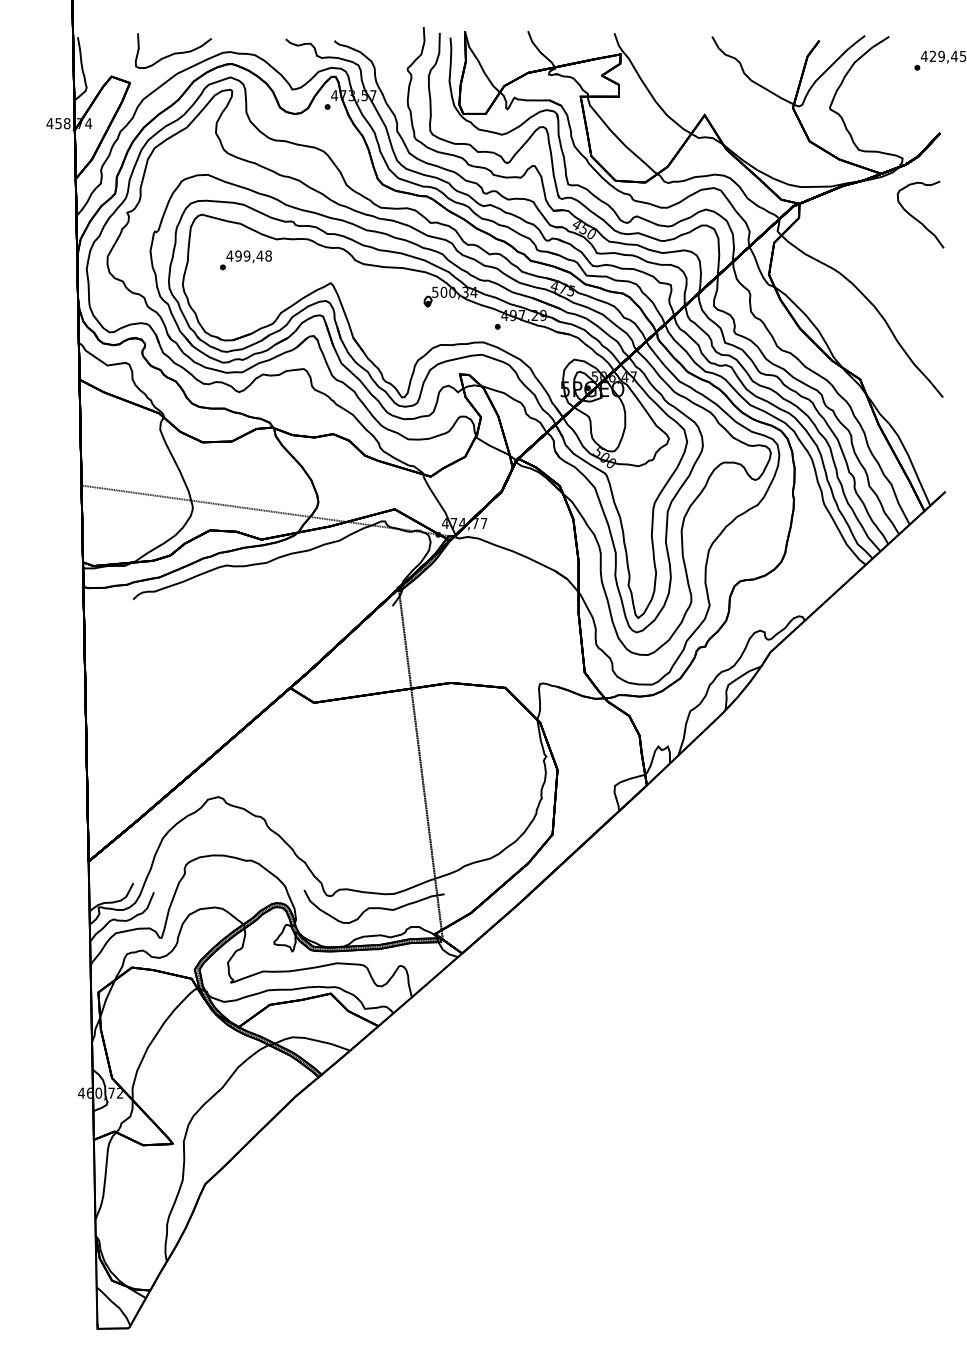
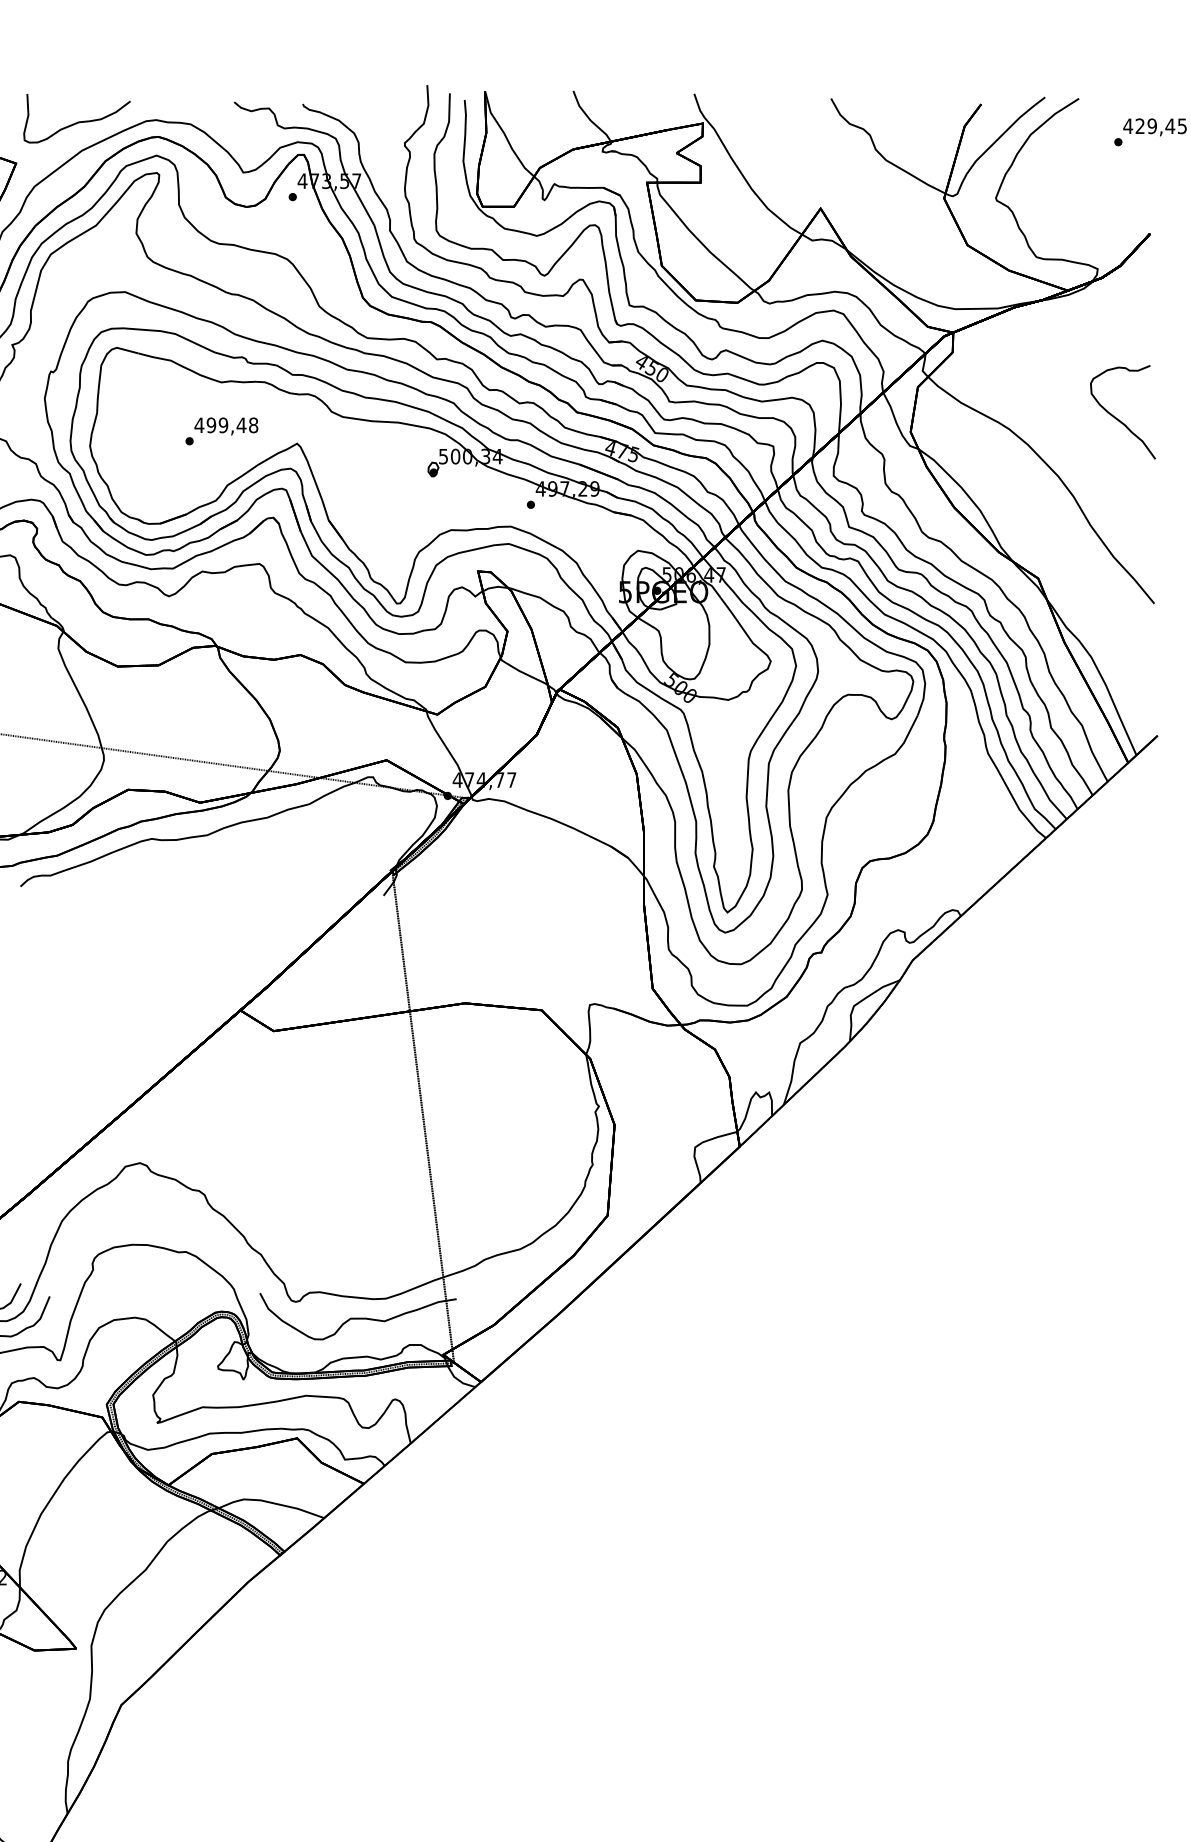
curve: (916, 218) -> (1117, 417), moved
text: (245, 260) -> (221, 431), moved

